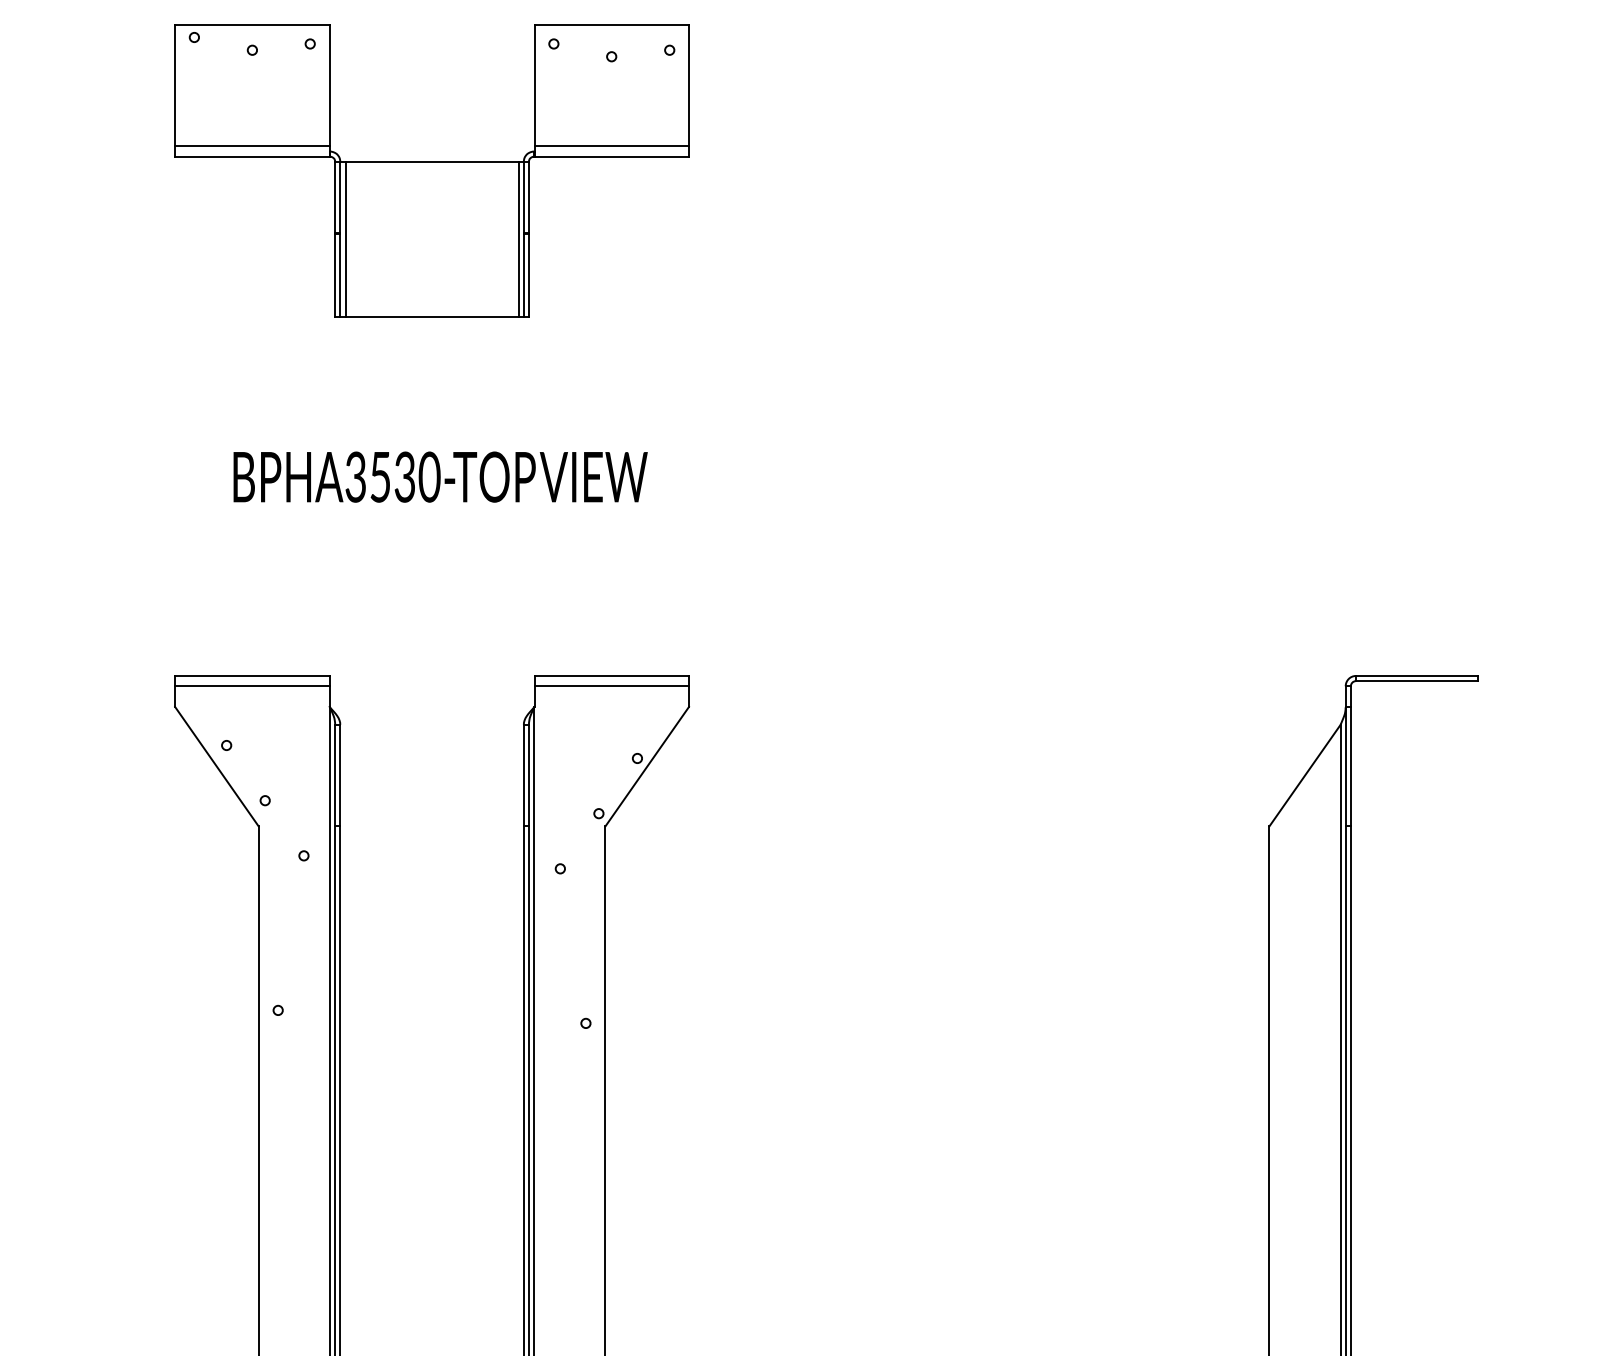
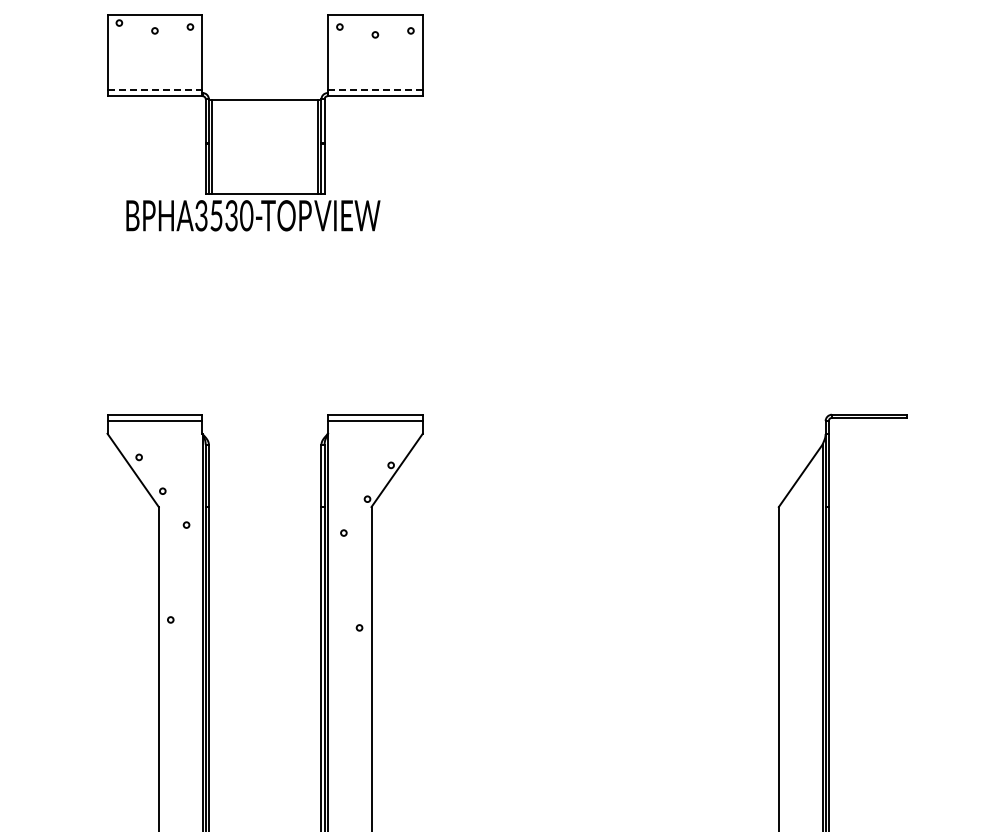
line: (253, 145) -> (155, 89), solid -> dashed
line: (610, 145) -> (374, 89), solid -> dashed
text: (440, 476) -> (253, 215), moved

